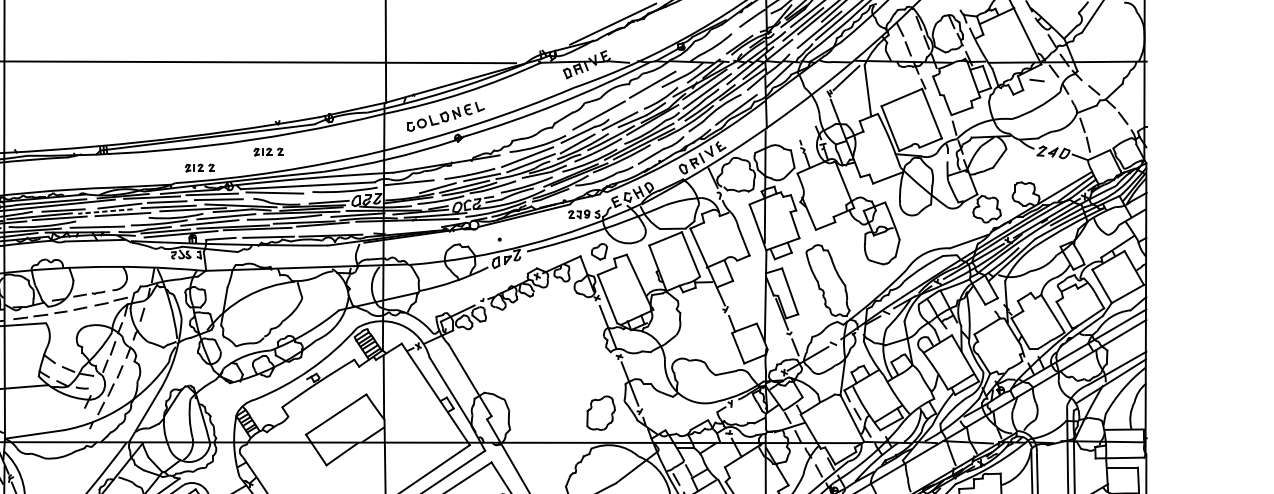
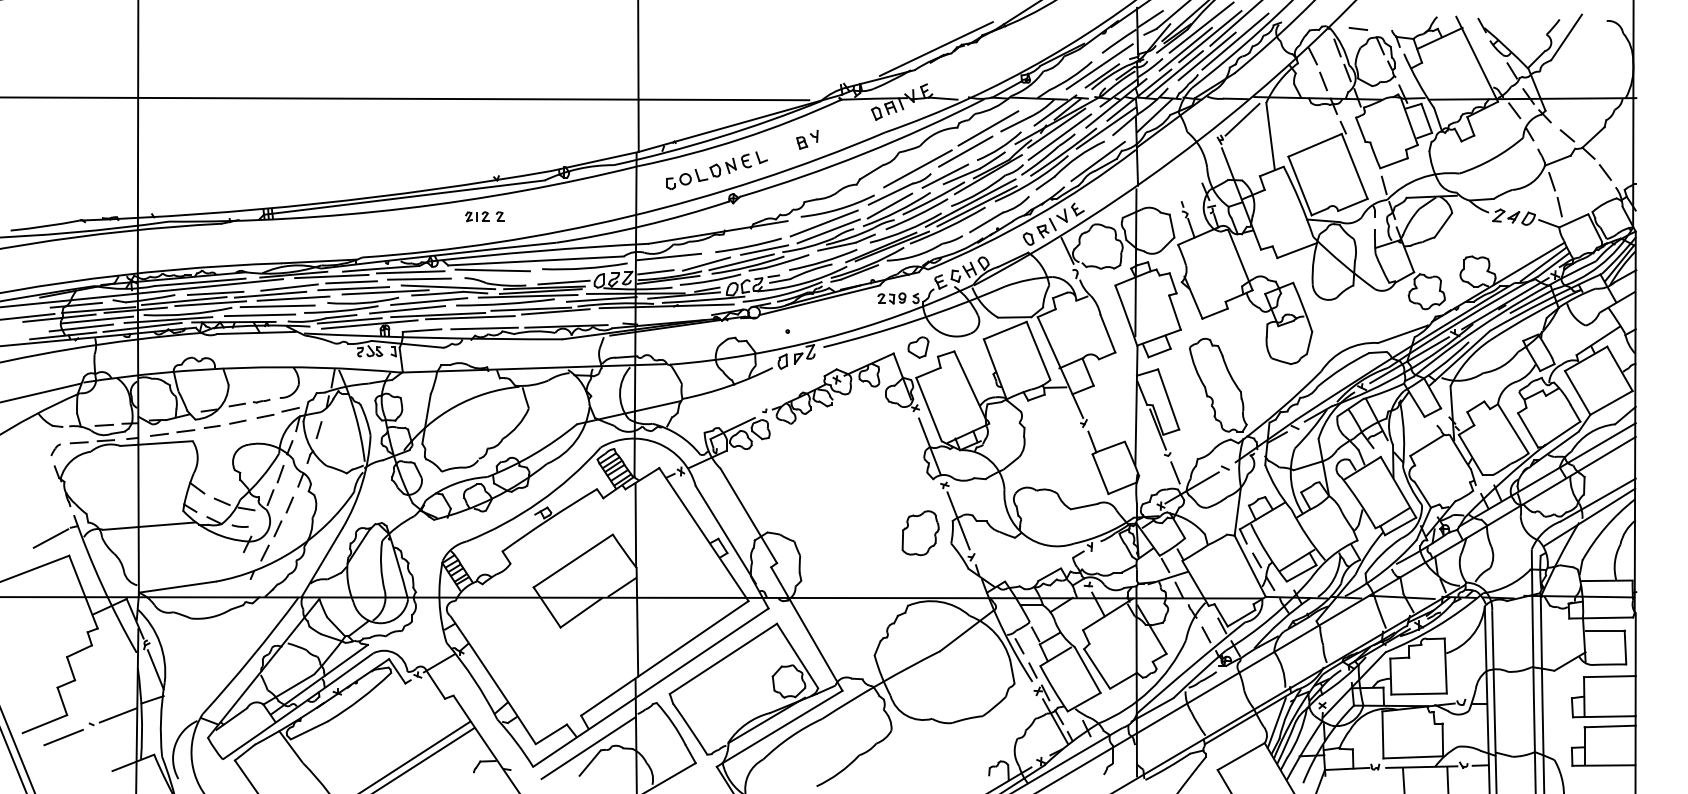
line: (737, 37) -> (1099, 66), added
line: (793, 43) -> (1173, 74), added
line: (1037, 80) -> (1358, 28), moved
part: (514, 93) -> (807, 139), added
line: (635, 102) -> (965, 151), added
part: (199, 167) -> (394, 237), removed
line: (398, 194) -> (655, 272), added
line: (105, 211) -> (270, 294), dashed -> solid
line: (110, 220) -> (277, 306), added
part: (600, 413) -> (920, 533), moved

